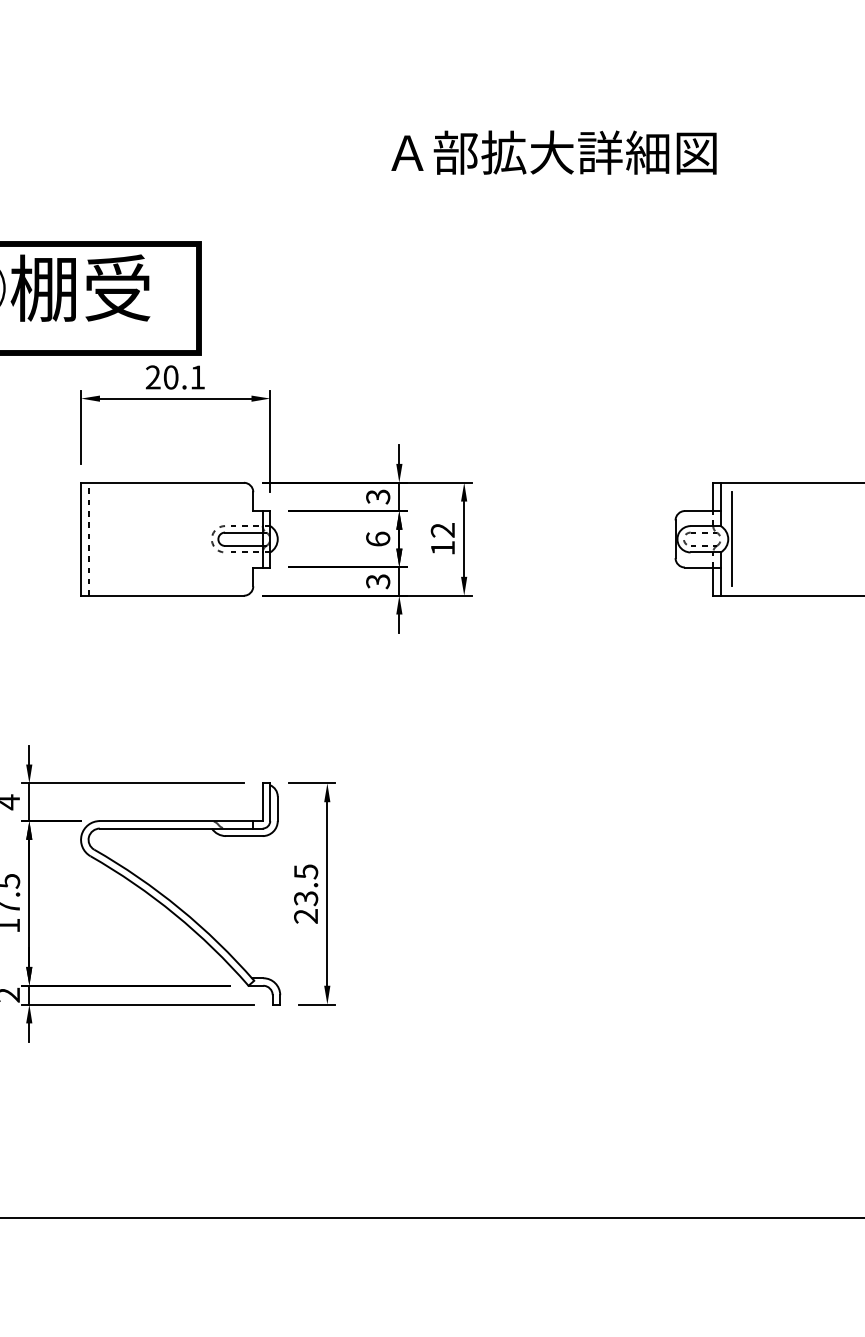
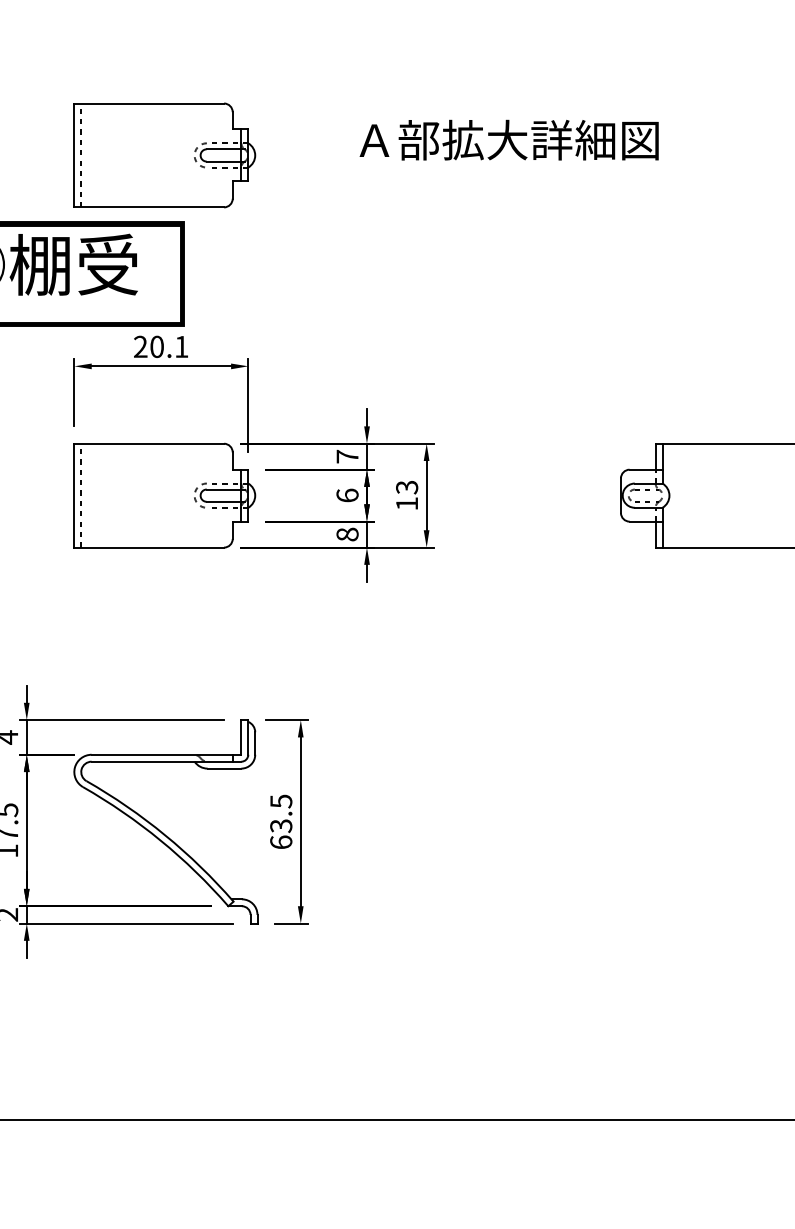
part: (179, 168) -> (164, 154), added
text: (378, 496) -> (347, 456), 3 -> 7
text: (443, 530) -> (407, 487), 12 -> 13
line: (732, 539) -> (673, 495), removed
text: (378, 581) -> (347, 534), 3 -> 8
text: (306, 915) -> (281, 841), 23.5 -> 63.5

